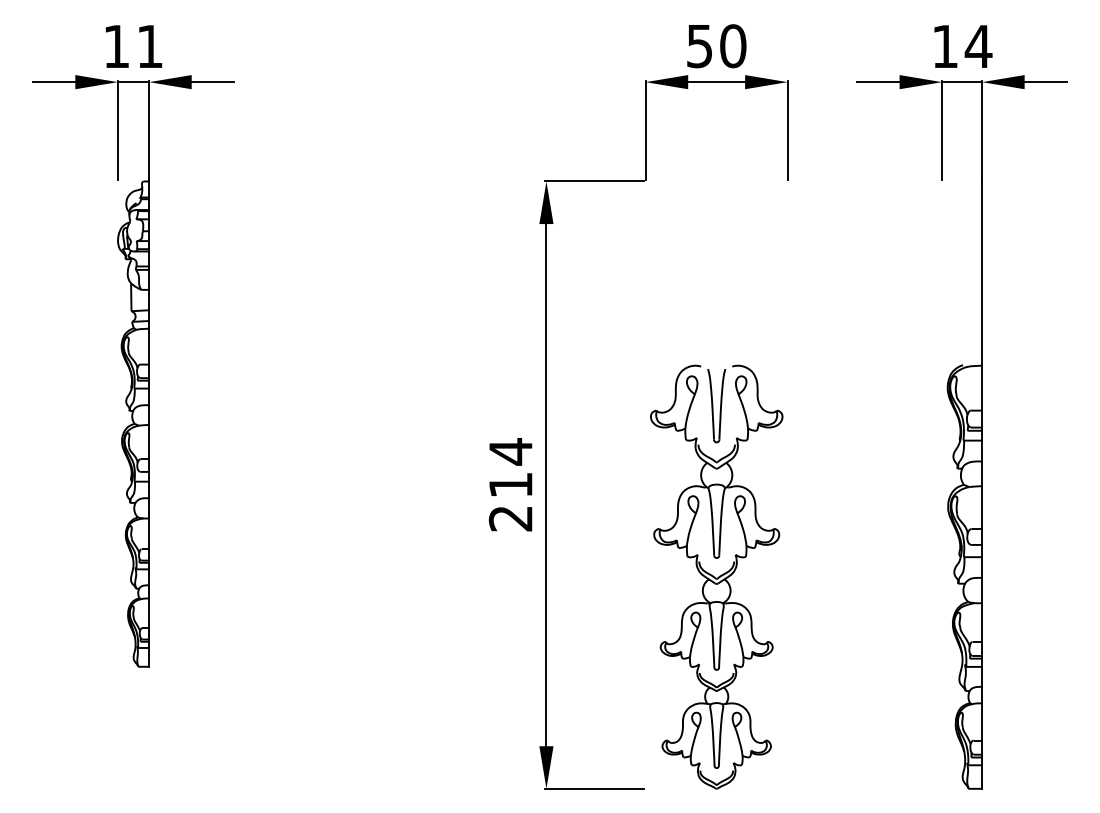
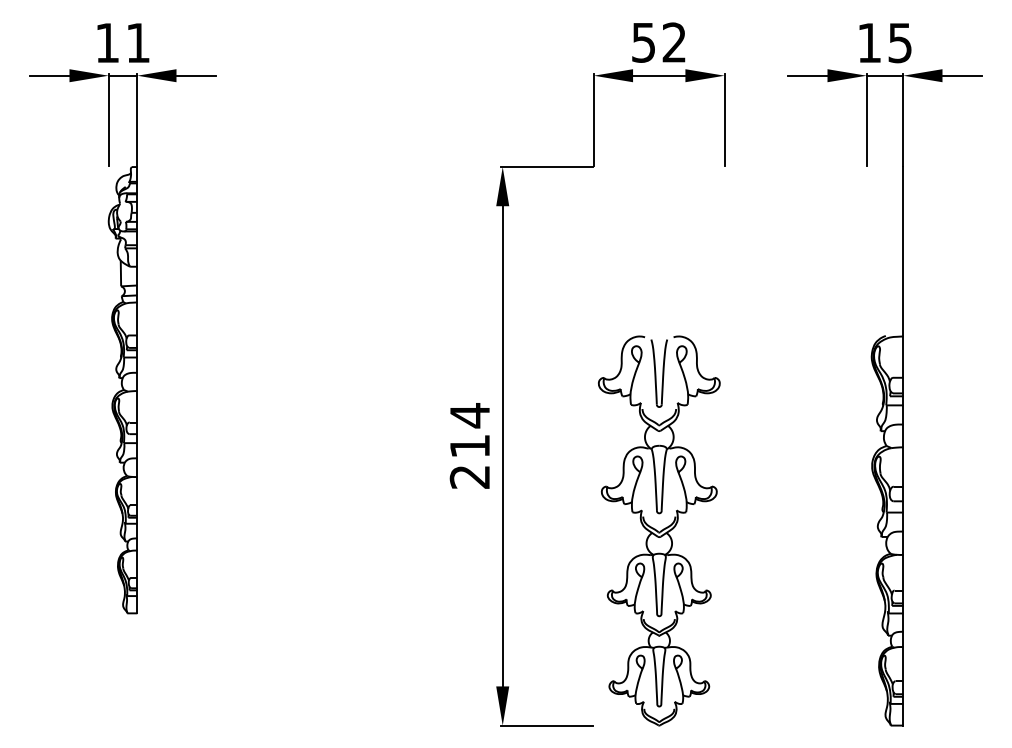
text: (733, 46) -> (674, 42), 50 -> 52
text: (977, 47) -> (899, 43), 14 -> 15

